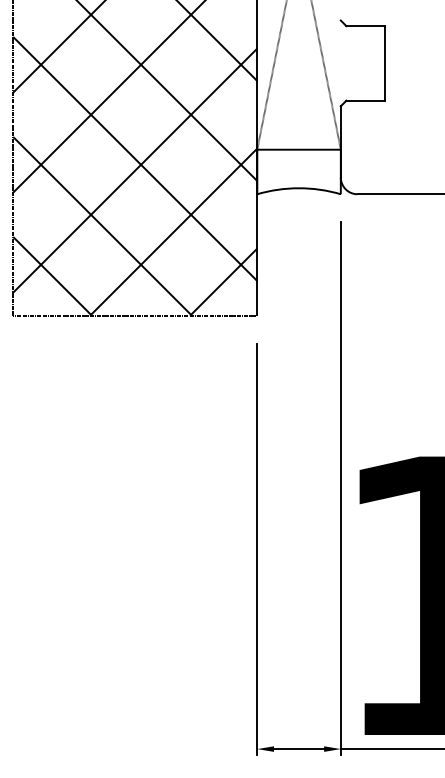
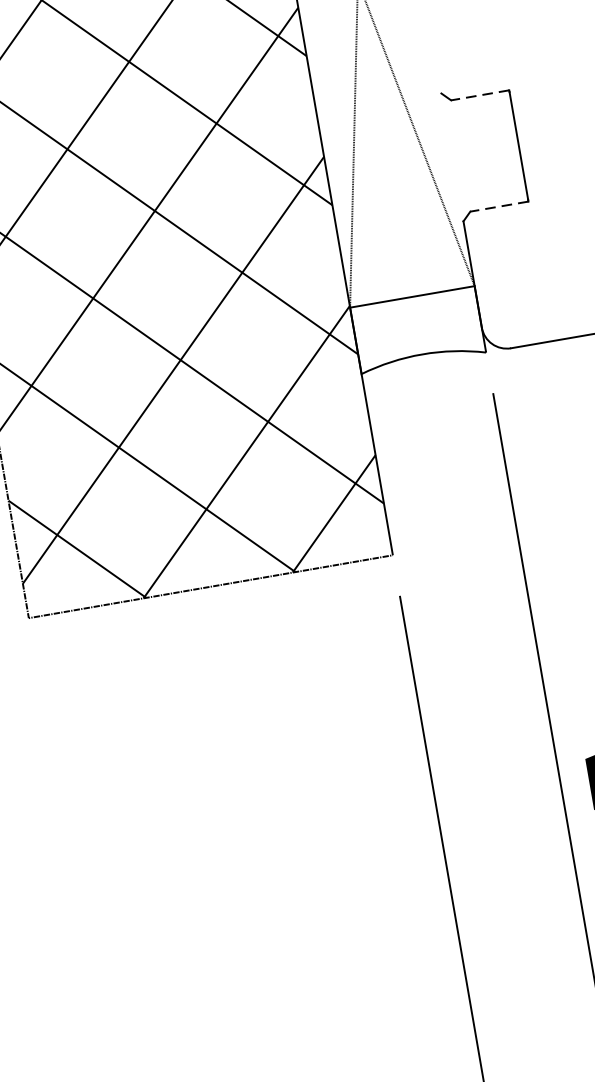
line: (365, 26) -> (479, 96), solid -> dashed
line: (365, 100) -> (498, 206), solid -> dashed

